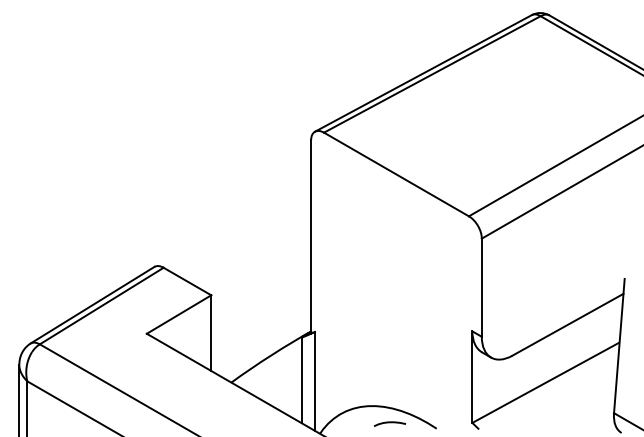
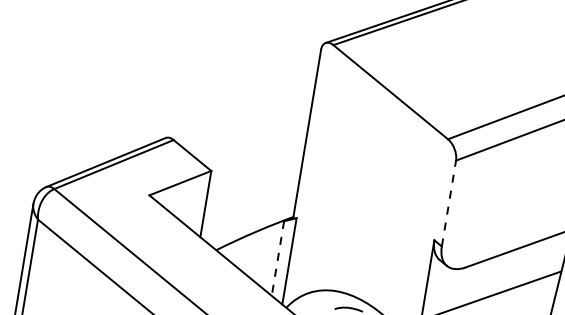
line: (481, 287) -> (448, 203), solid -> dashed
line: (301, 380) -> (277, 258), solid -> dashed

